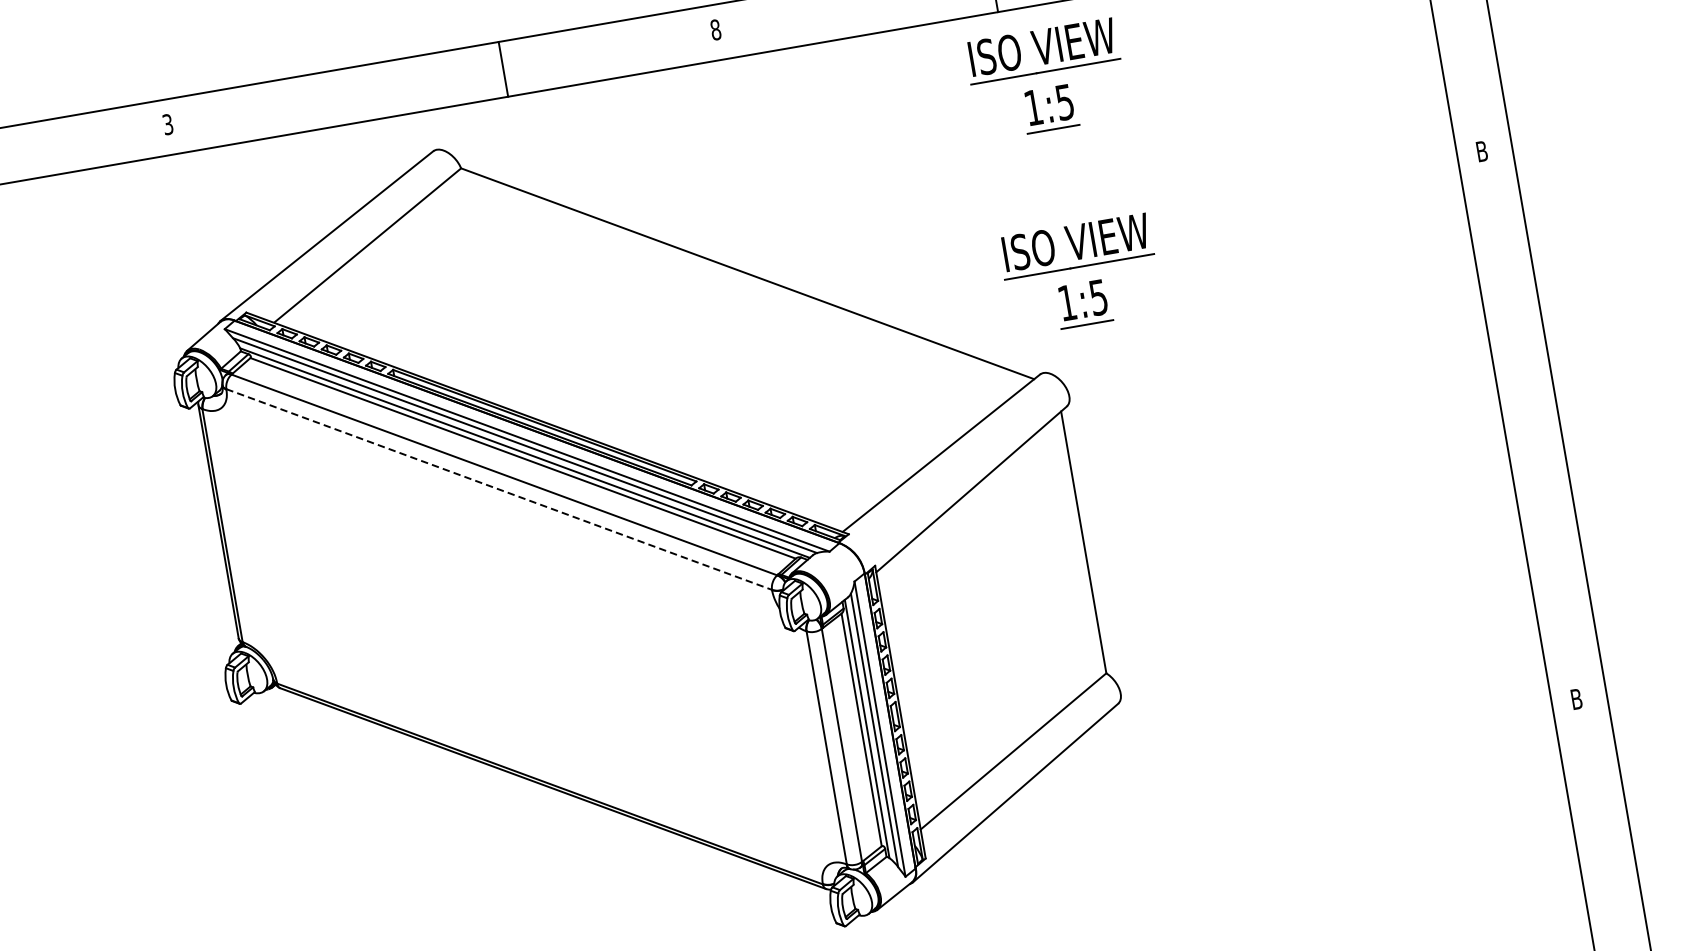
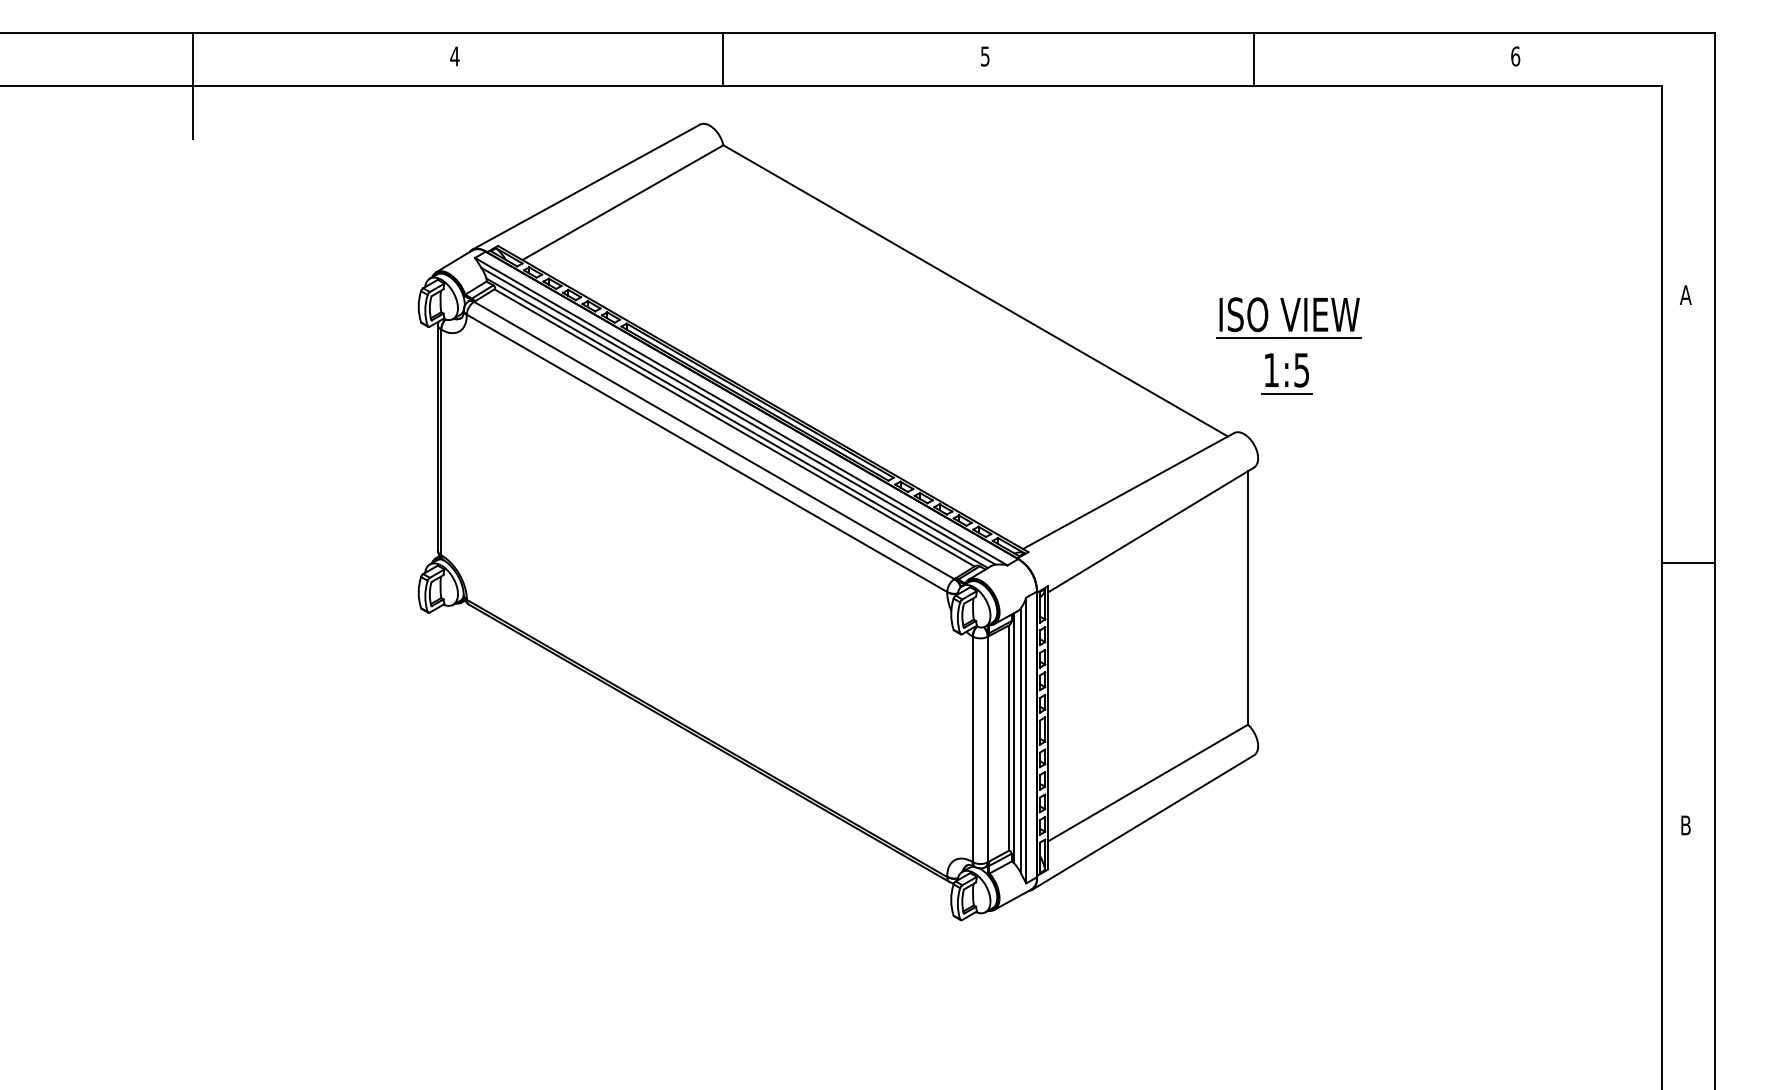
text: (714, 30) -> (984, 56), 8 -> 5
line: (503, 68) -> (723, 58), moved
part: (1045, 71) -> (1288, 149), removed
text: (167, 124) -> (454, 56), 3 -> 4
text: (1481, 150) -> (1685, 294), B -> A
line: (1531, 427) -> (1687, 562), added
line: (499, 489) -> (707, 453), dashed -> solid

